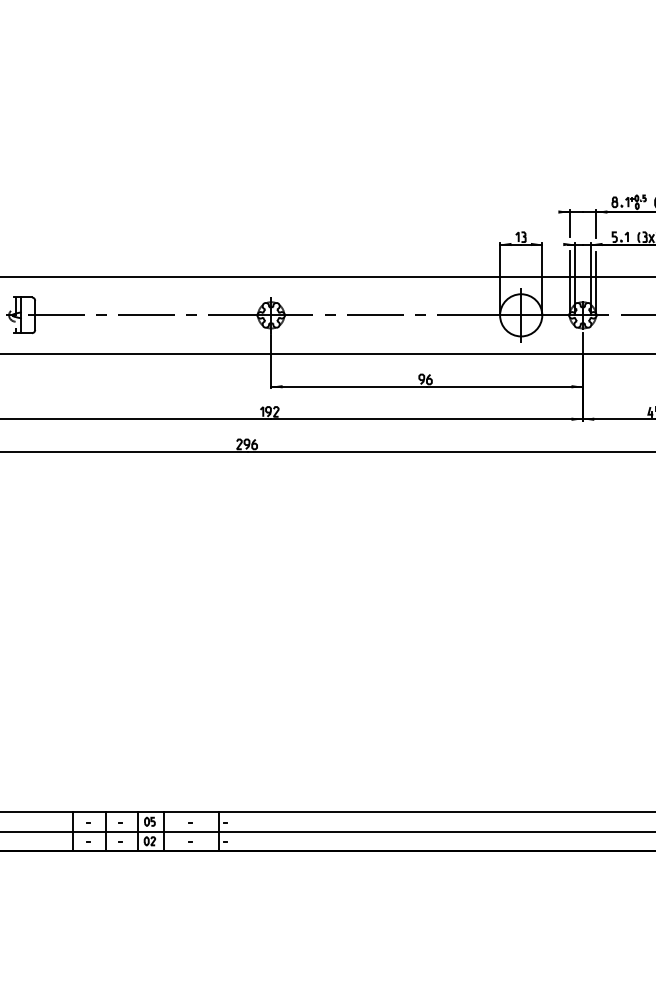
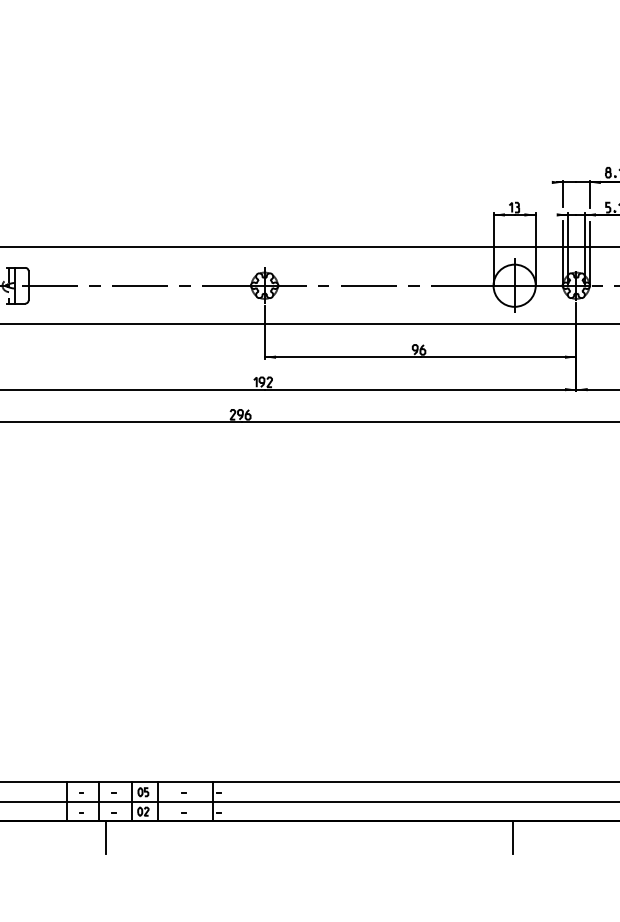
line: (112, 867) -> (105, 837), added
line: (519, 867) -> (512, 837), added

